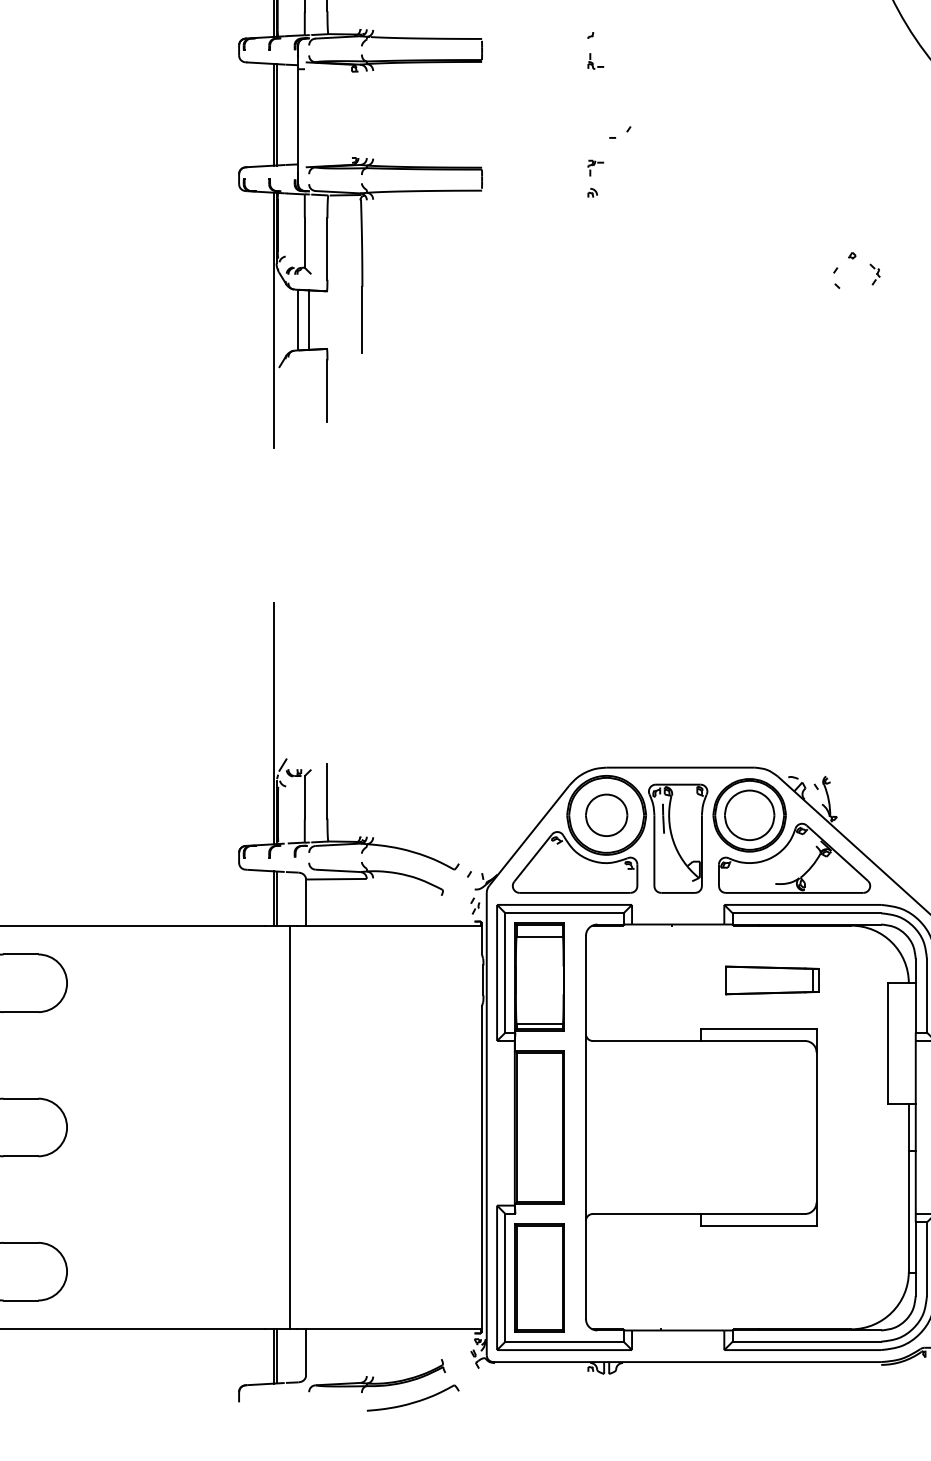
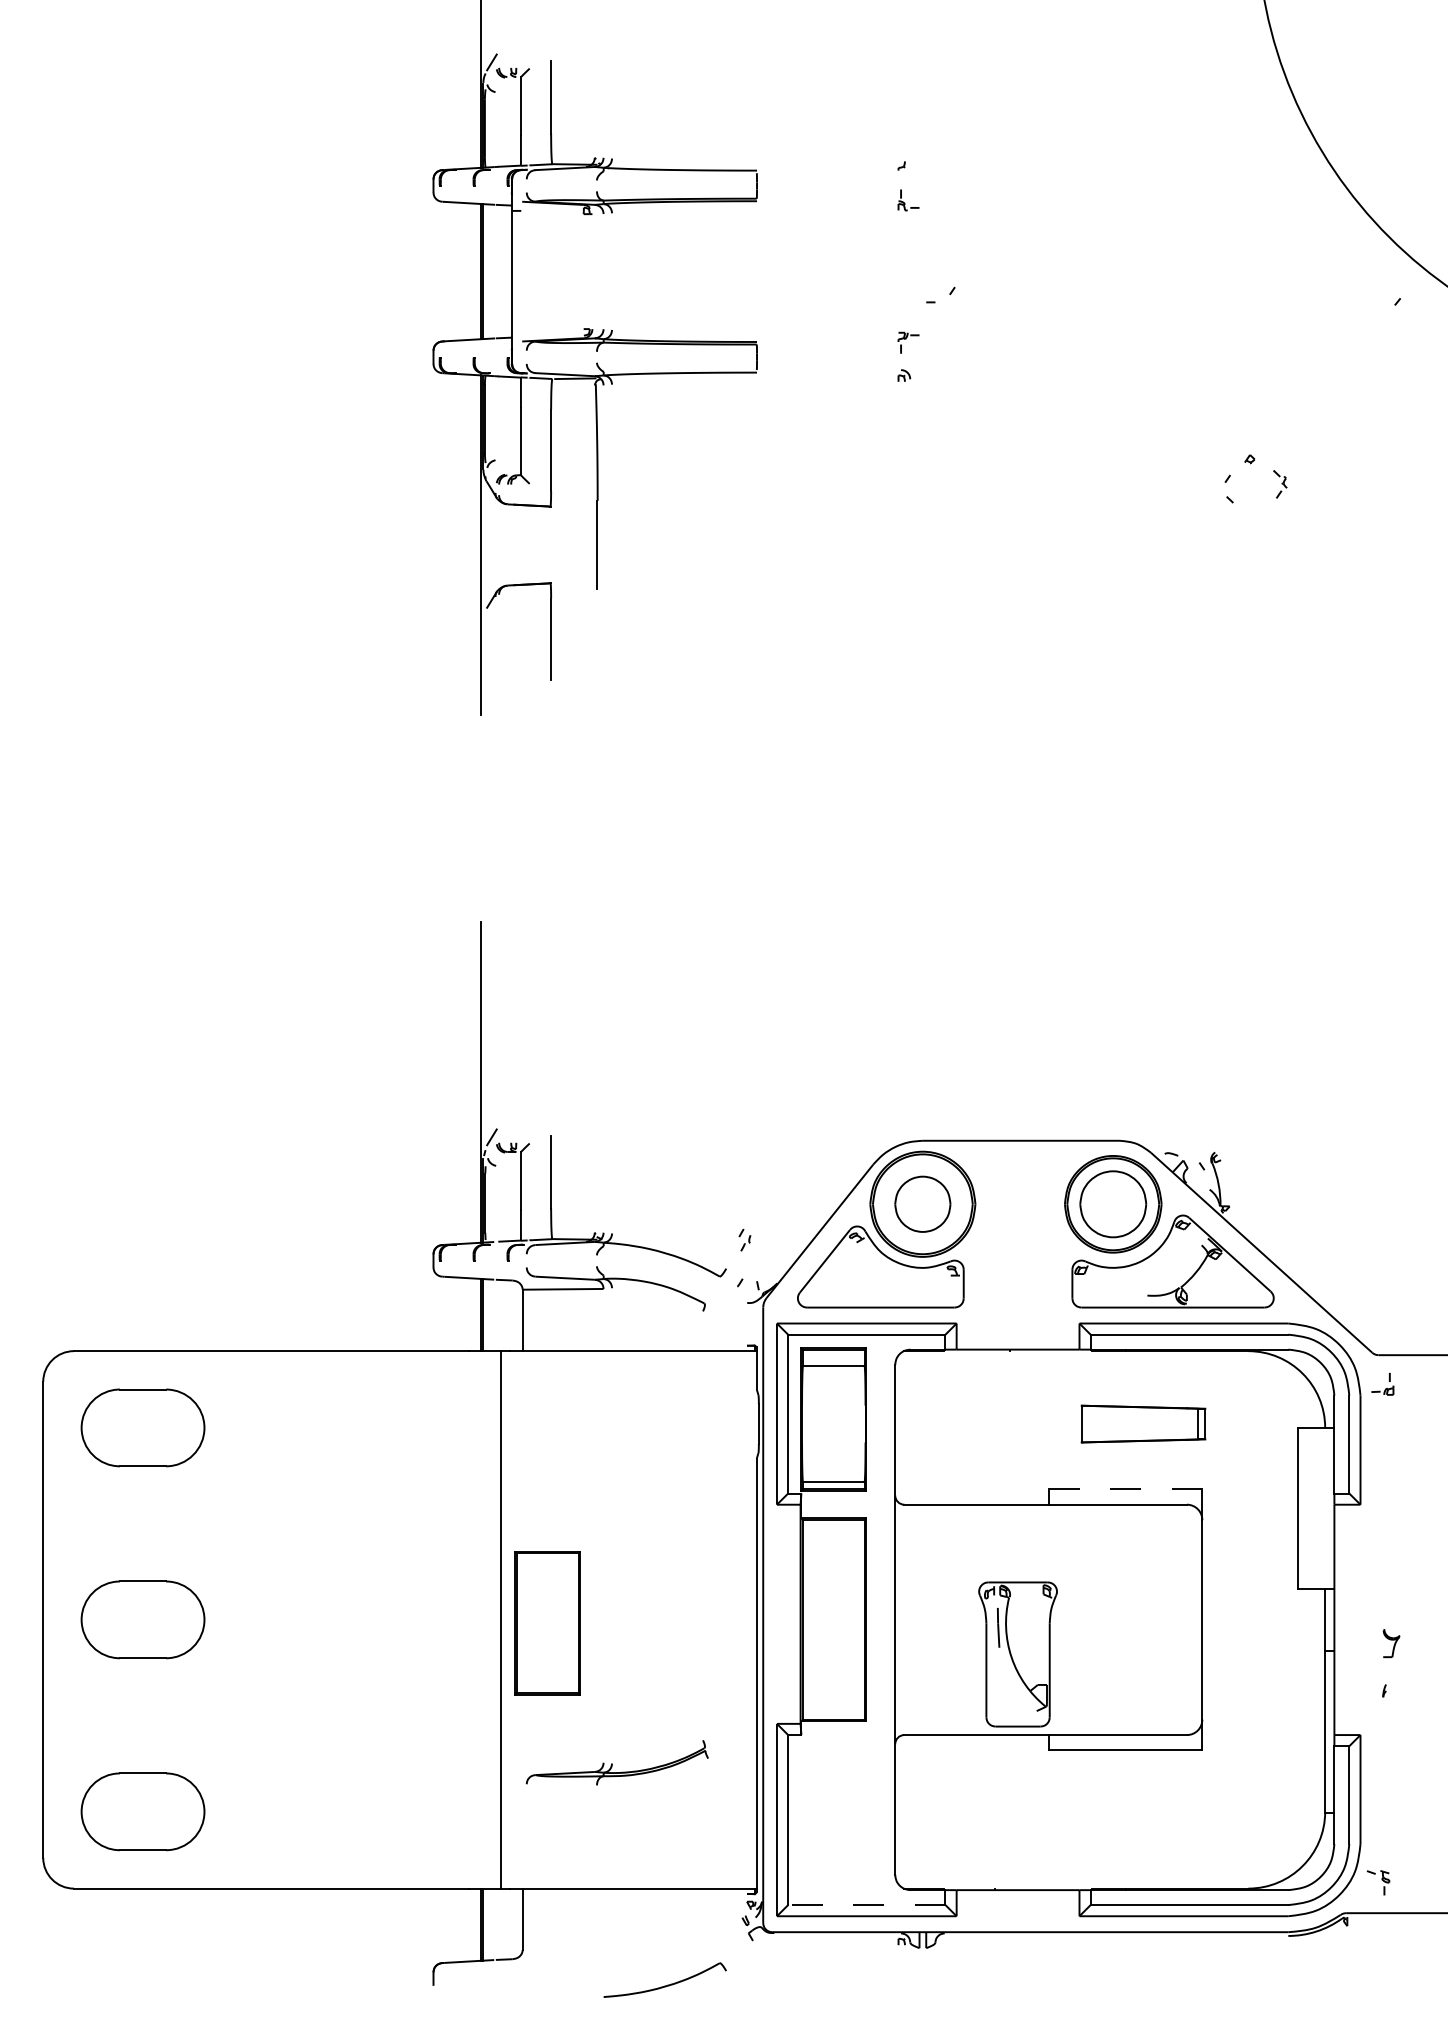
line: (297, 319) -> (511, 544), removed
line: (308, 319) -> (526, 544), removed
part: (677, 838) -> (1017, 1654), moved
part: (474, 905) -> (744, 1239), moved
line: (758, 1029) -> (1125, 1489), solid -> dashed
part: (539, 1278) -> (547, 1623), moved
line: (564, 1342) -> (866, 1905), solid -> dashed
part: (376, 1375) -> (616, 1762), moved

